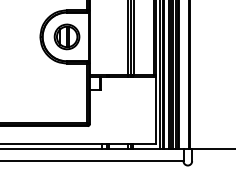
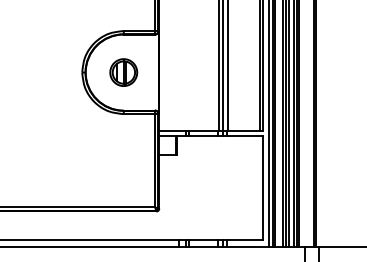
part: (66, 36) -> (122, 71), size x0.7

